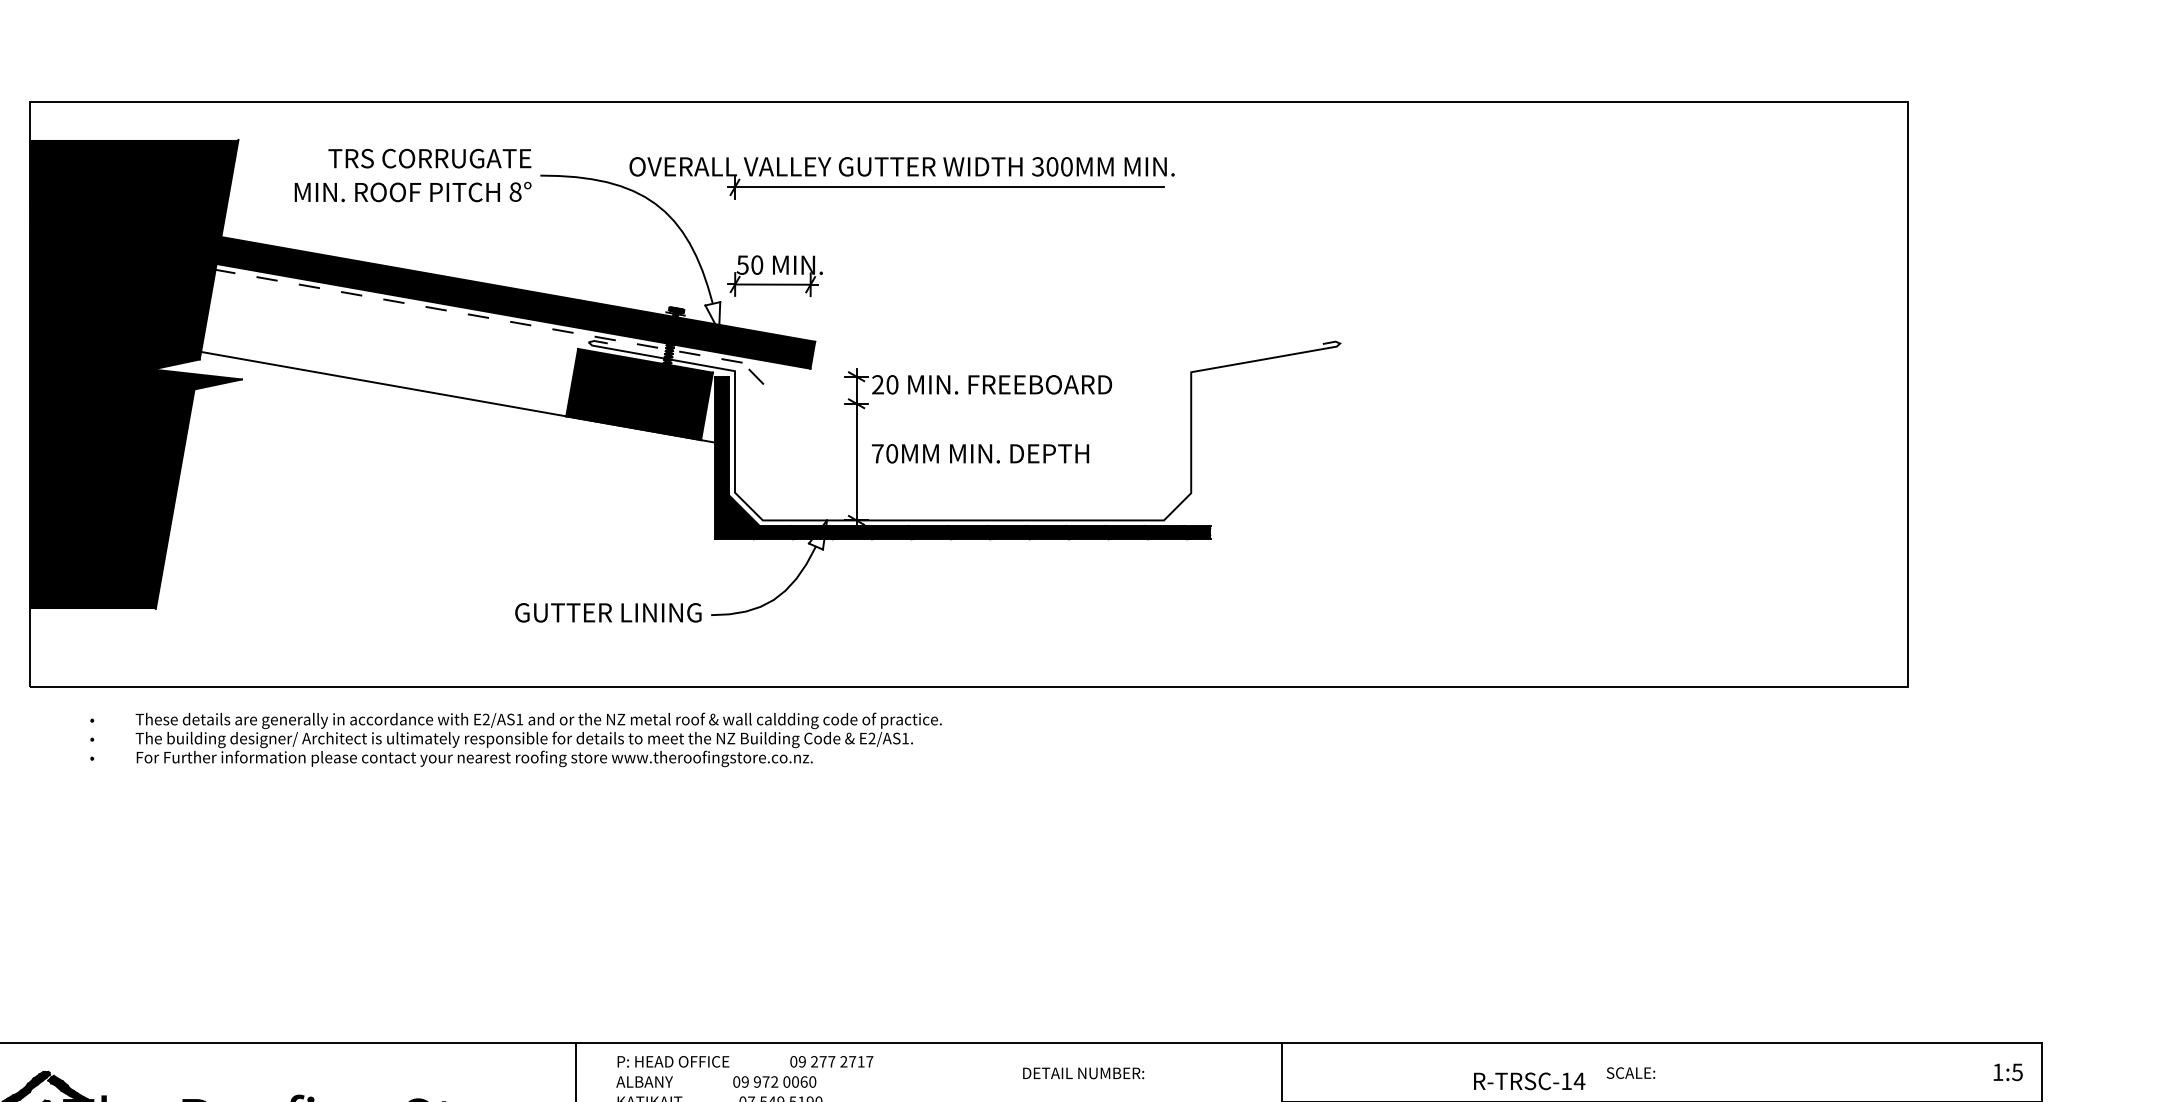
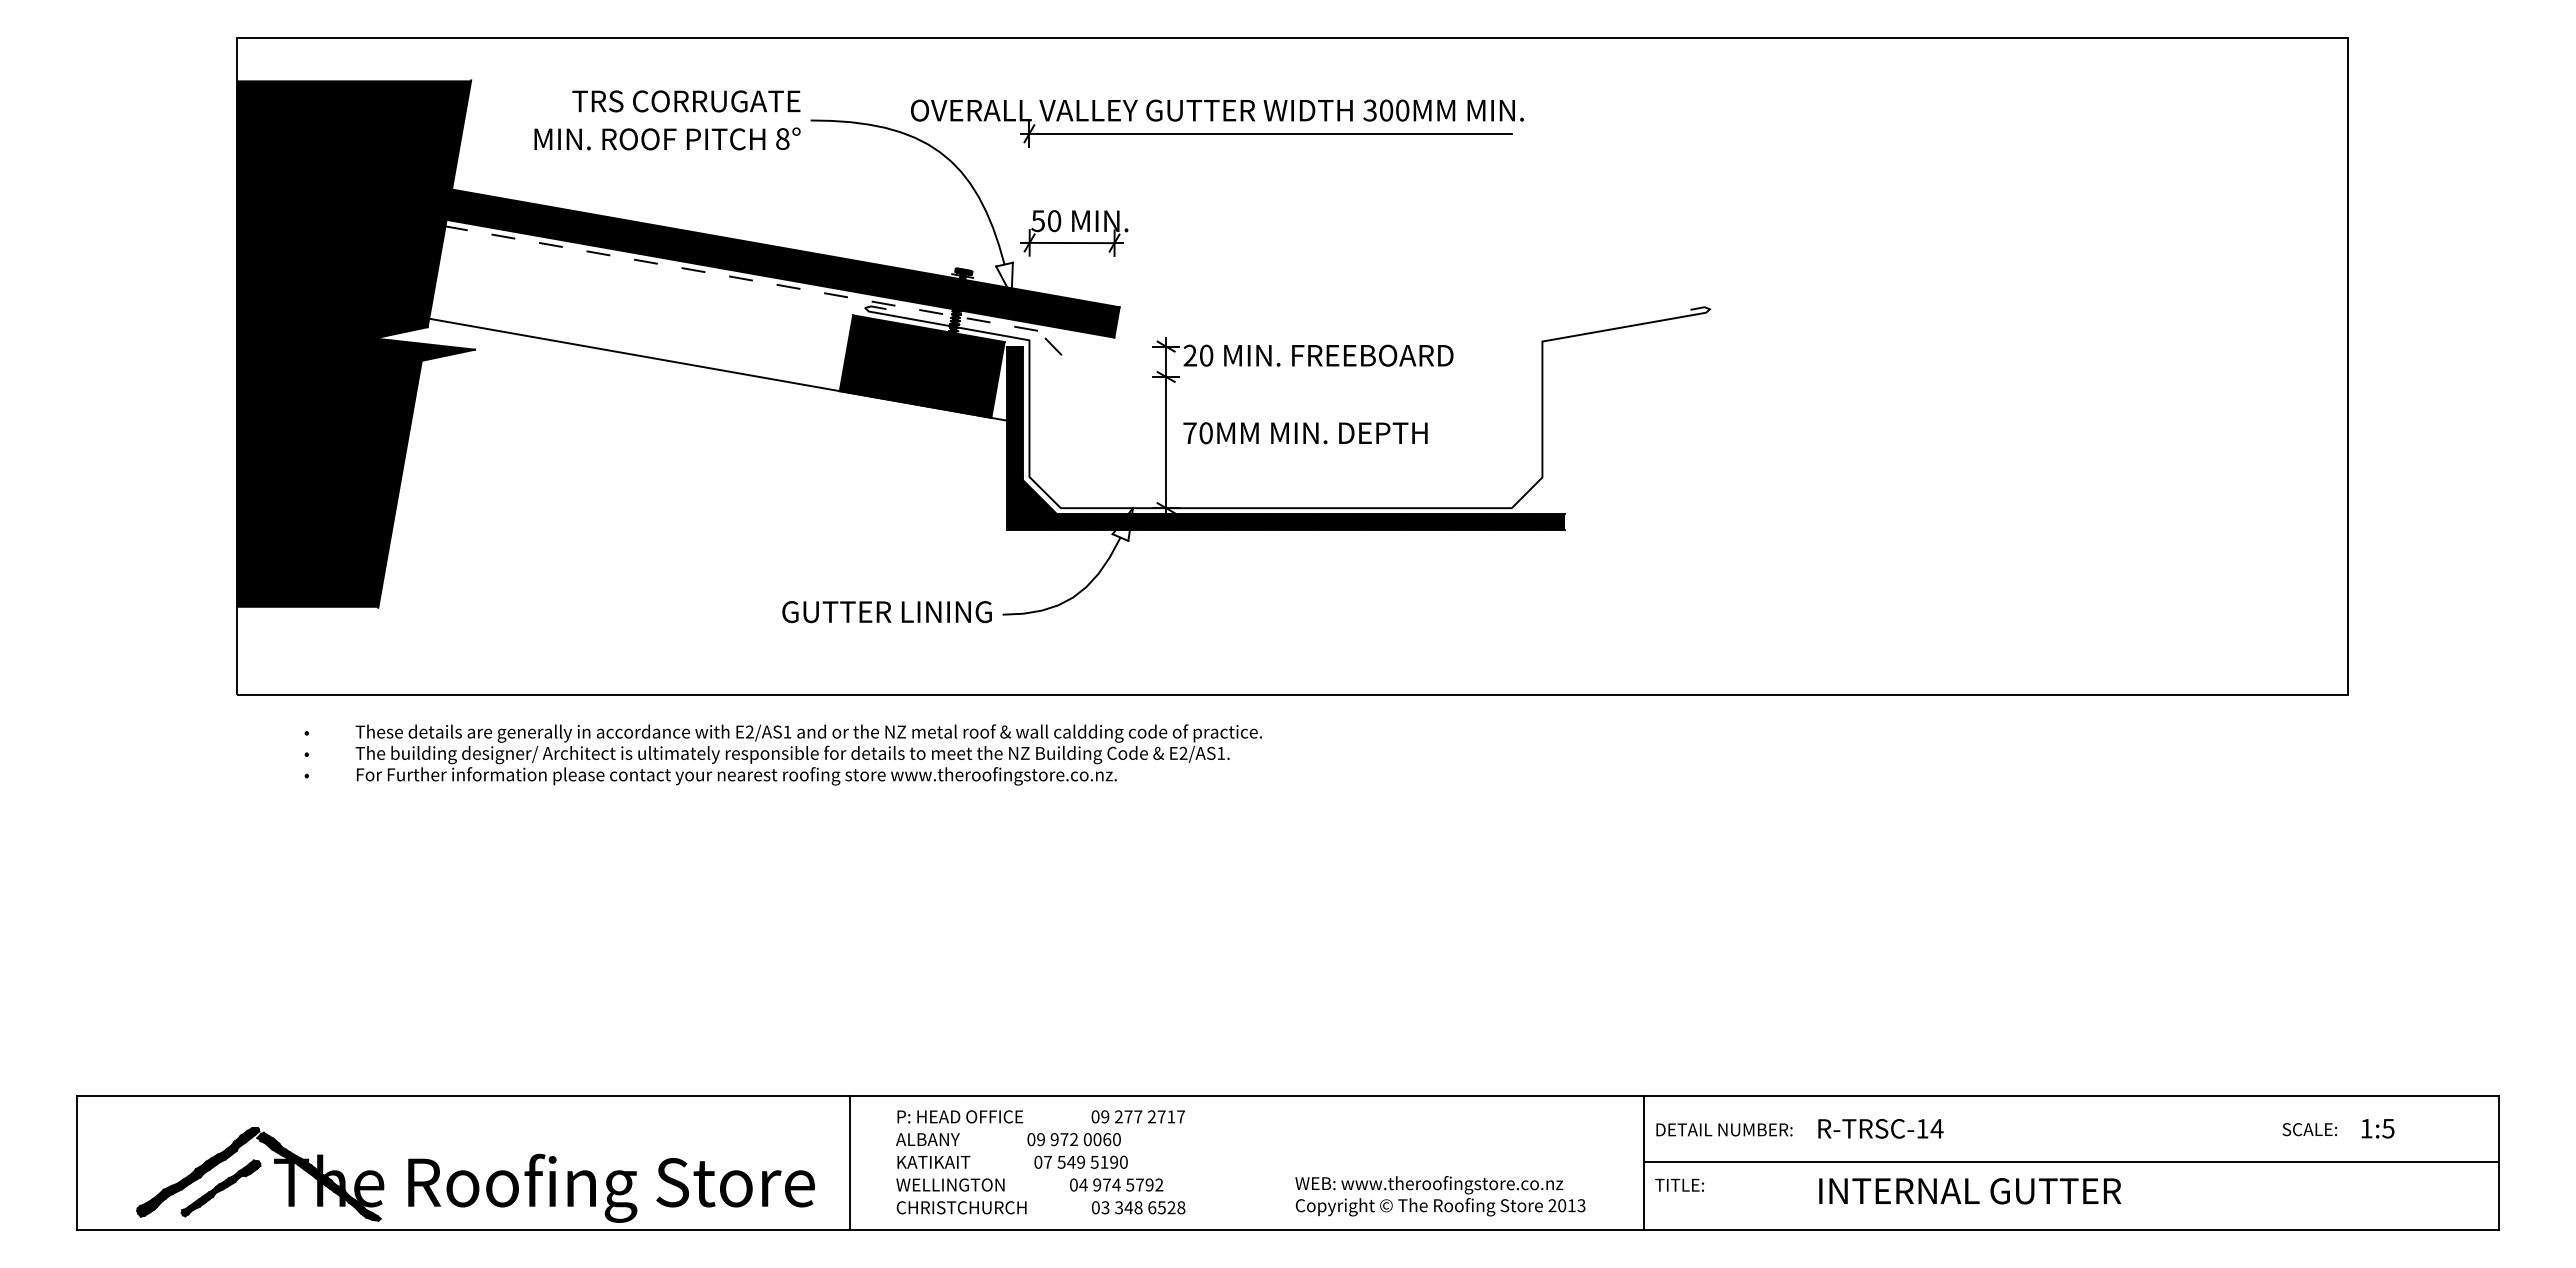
text: (2007, 1072) -> (2377, 1128), moved
text: (1083, 1073) -> (1724, 1129), moved
text: (1630, 1073) -> (2309, 1129), moved
text: (1529, 1081) -> (1880, 1128), moved

